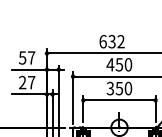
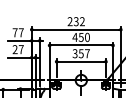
text: (102, 41) -> (69, 21), 632 -> 232
text: (21, 57) -> (14, 32), 57 -> 77
text: (128, 88) -> (87, 53), 350 -> 357

